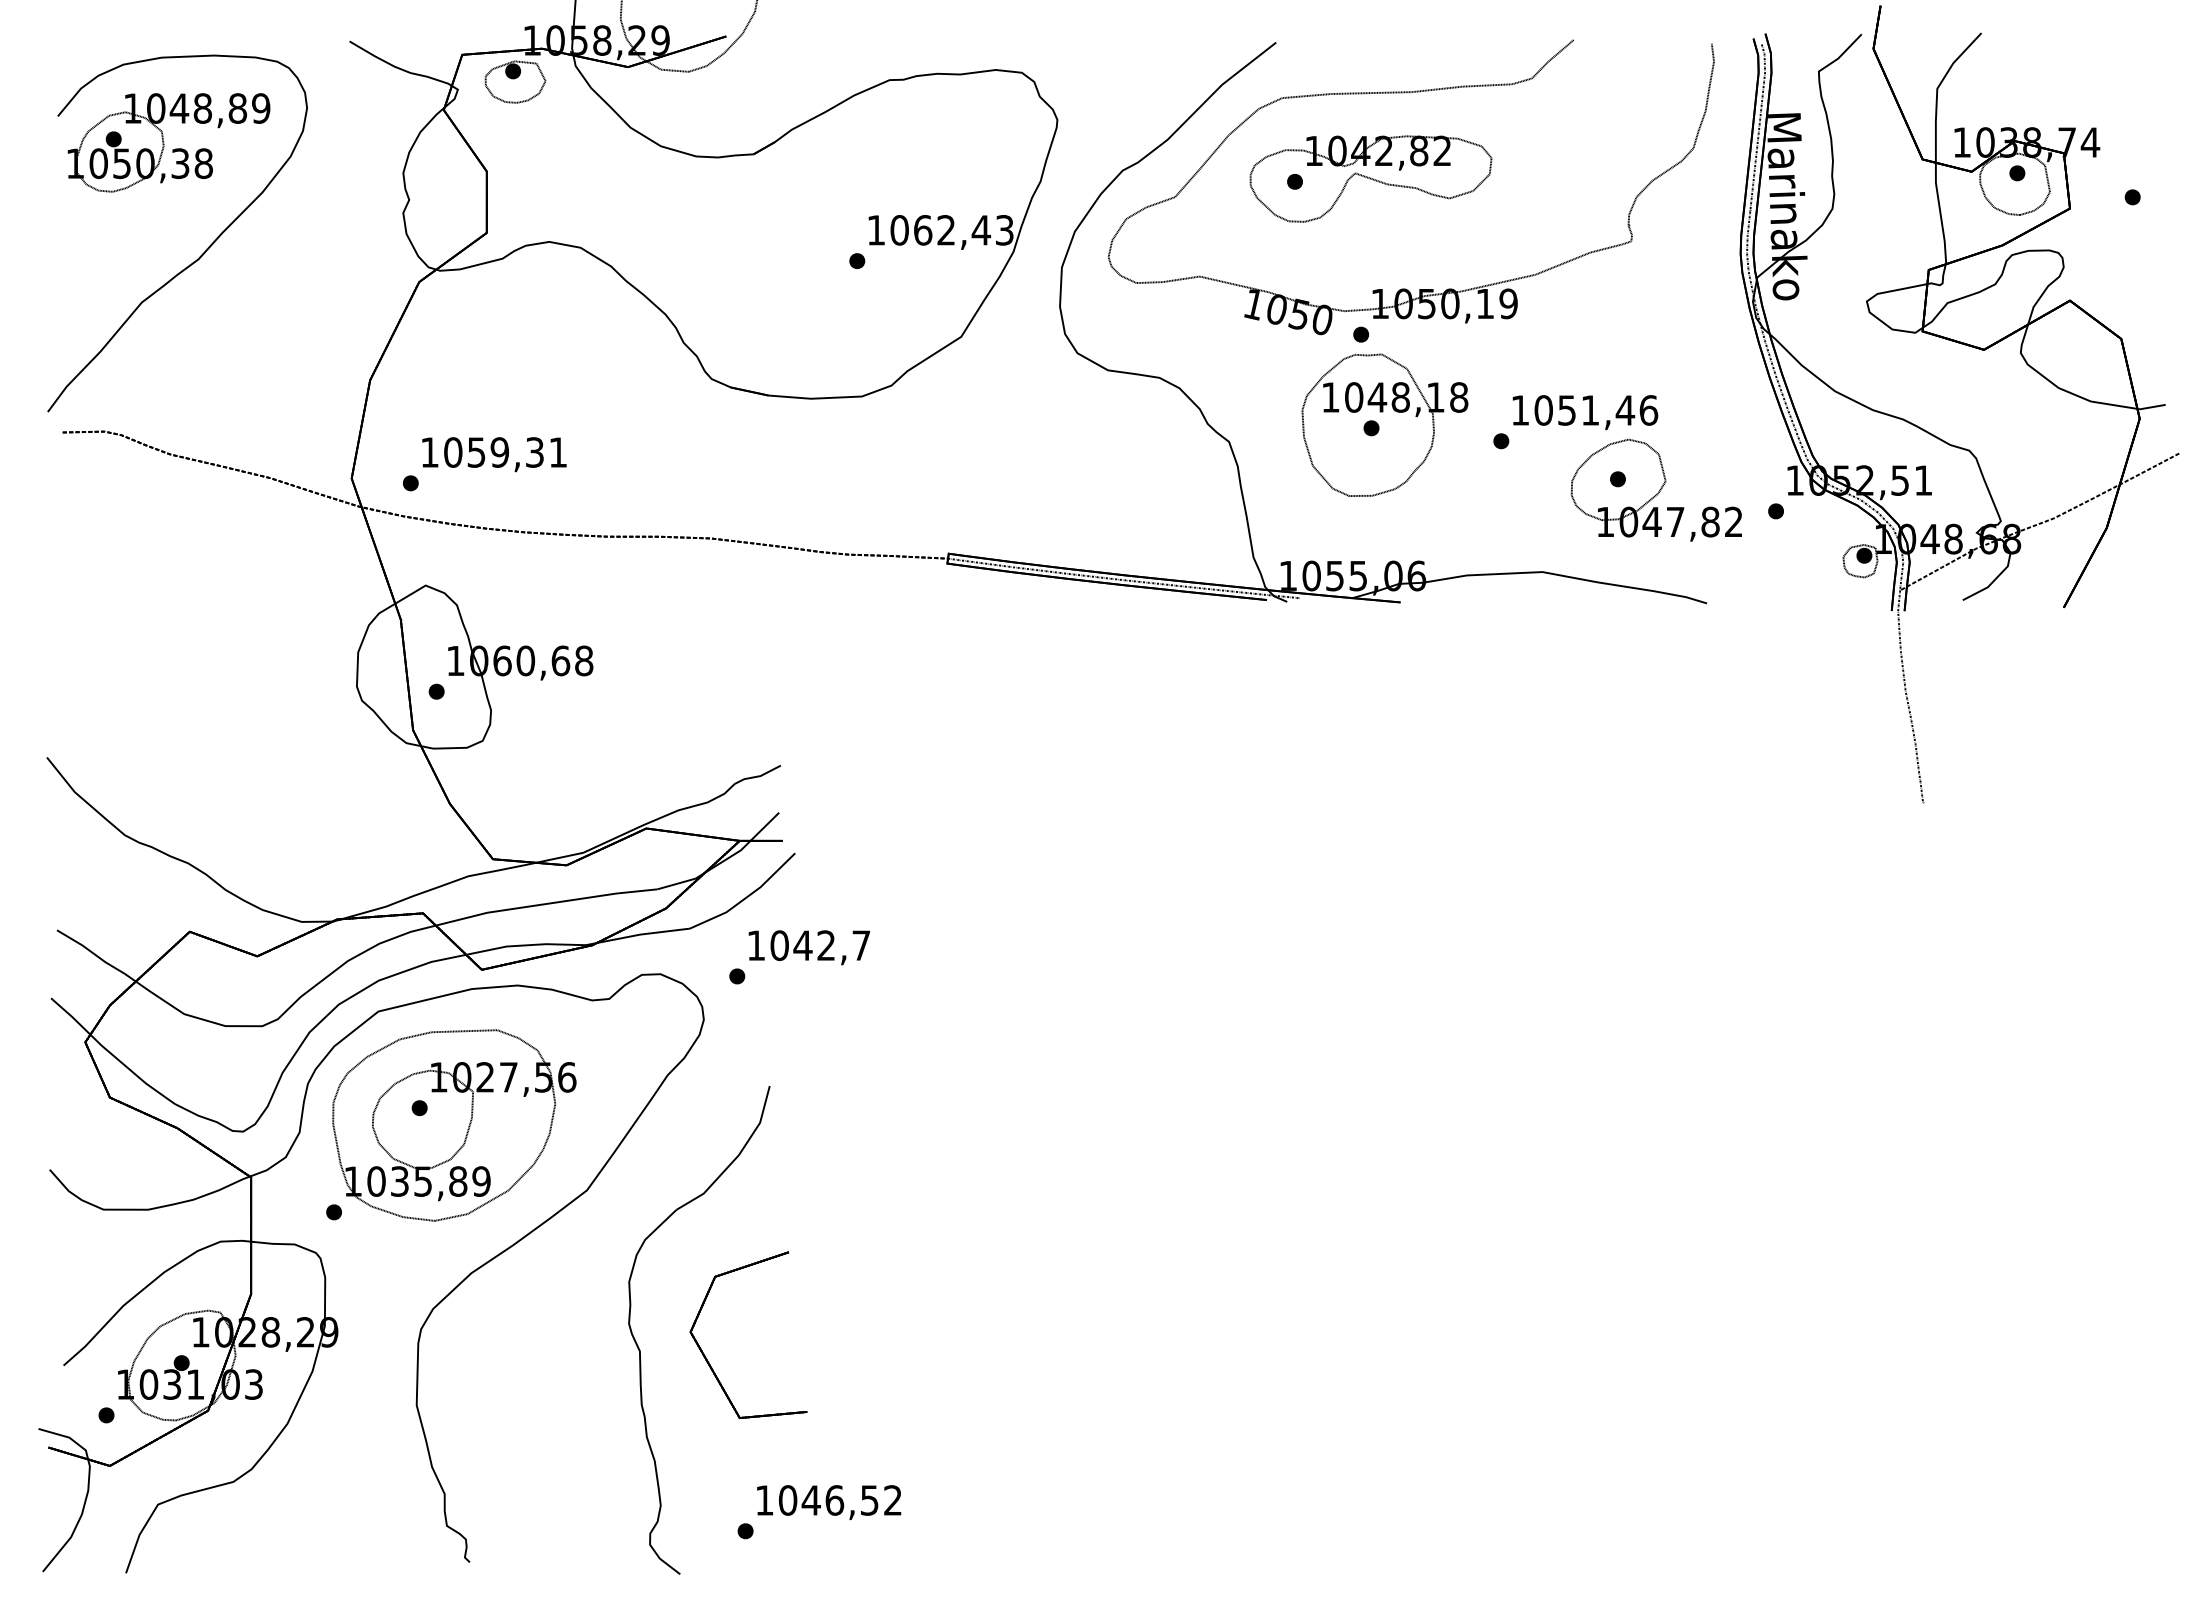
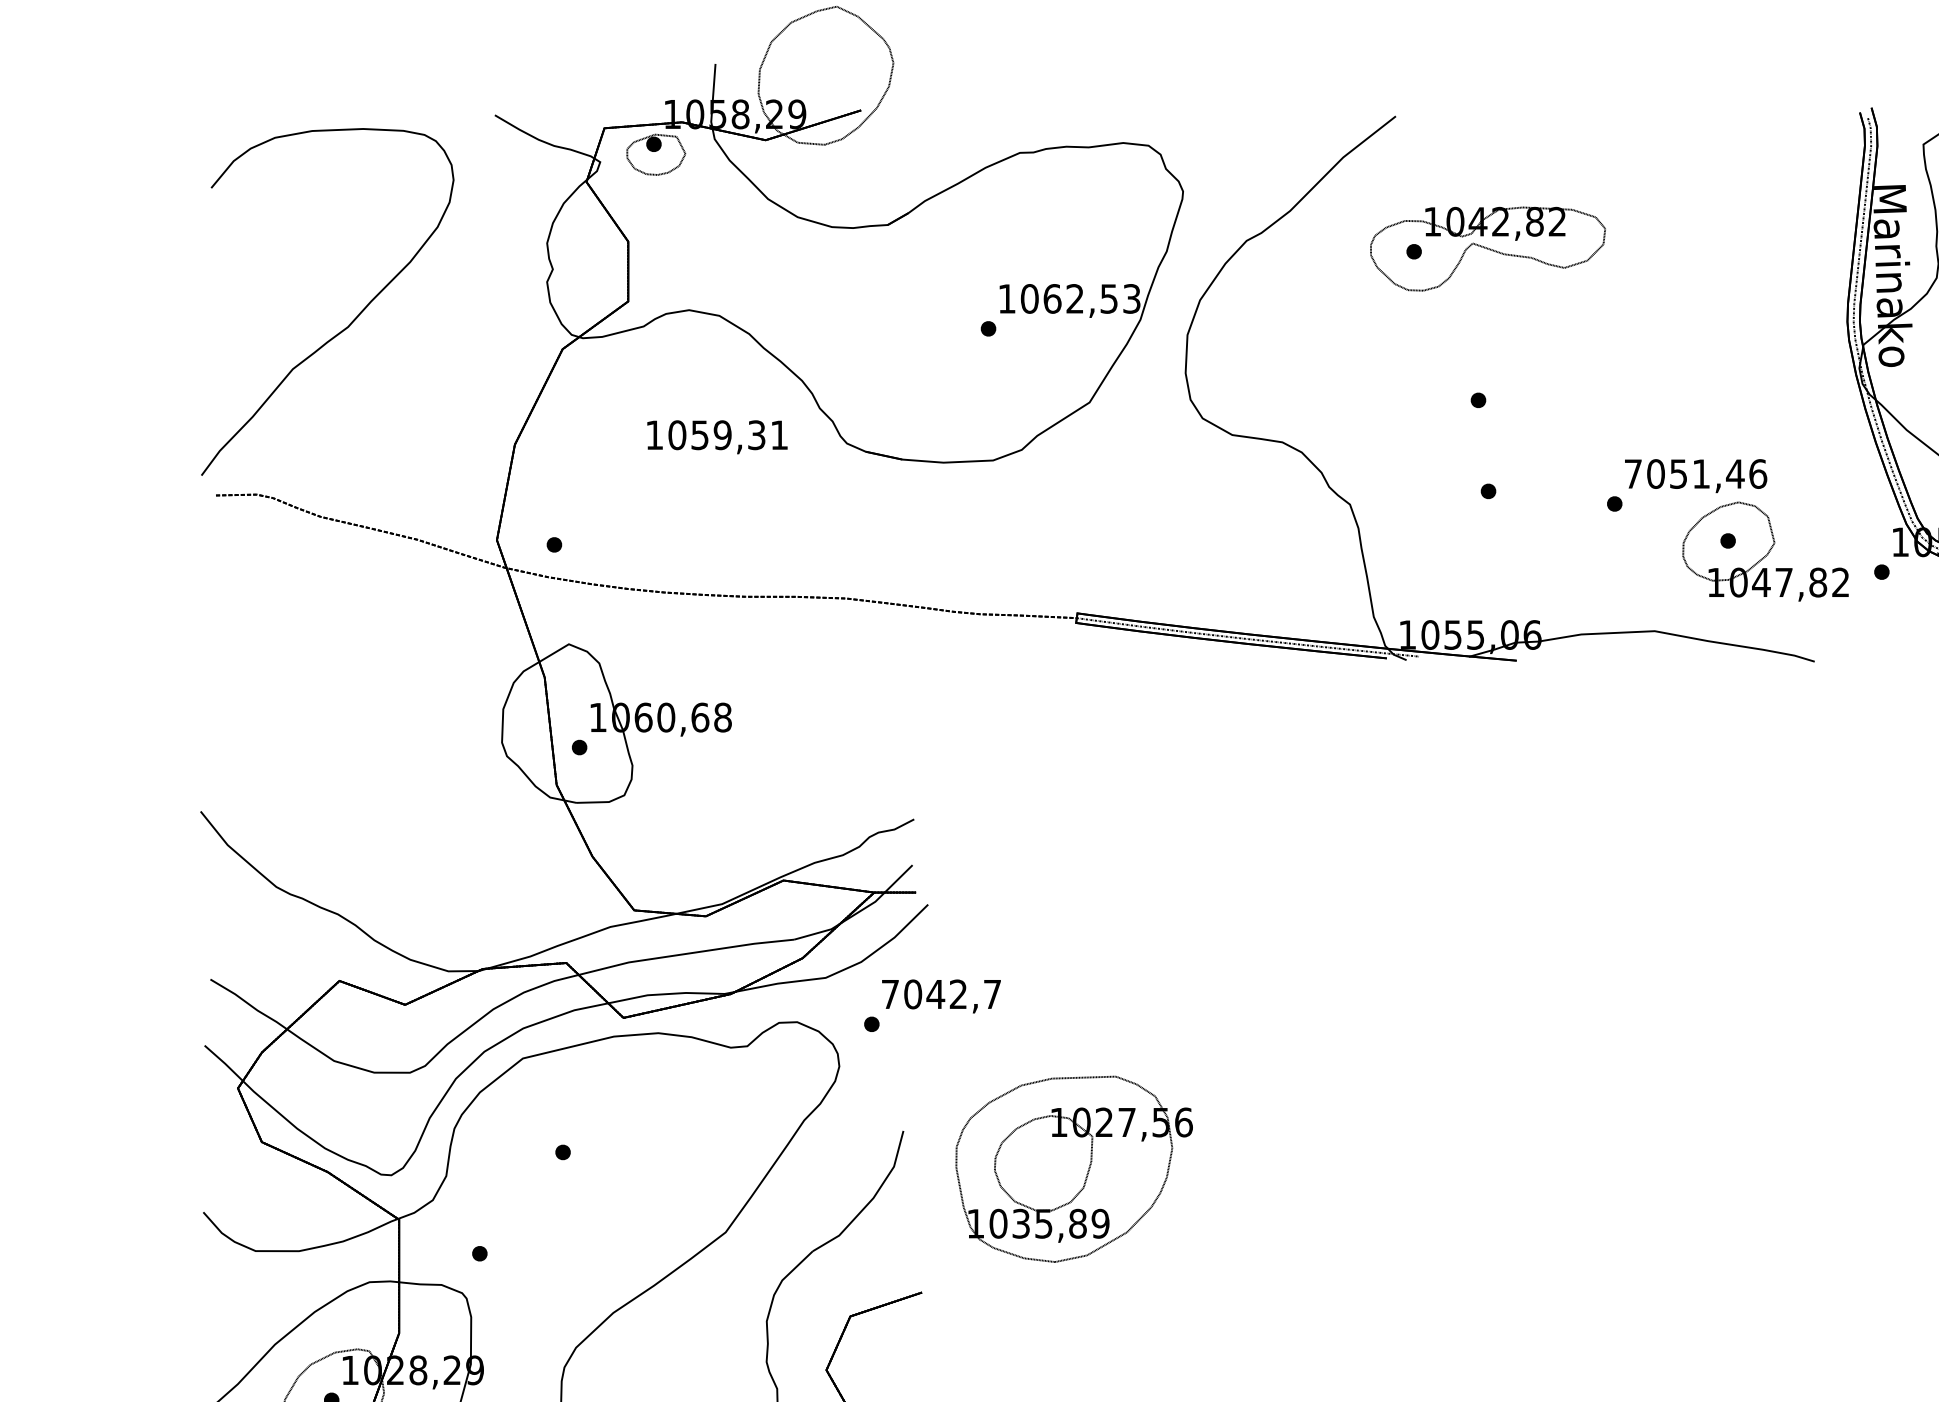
part: (1409, 93) -> (1525, 165), removed
part: (168, 142) -> (318, 213), removed
text: (981, 230) -> (1109, 299), 1062,43 -> 1062,53
text: (1519, 410) -> (1632, 474), 1051,46 -> 7051,46
part: (1384, 424) -> (1501, 487), removed
text: (494, 454) -> (717, 437), moved
text: (755, 945) -> (889, 994), 1042,7 -> 7042,7
part: (454, 1125) -> (1074, 1169), moved

